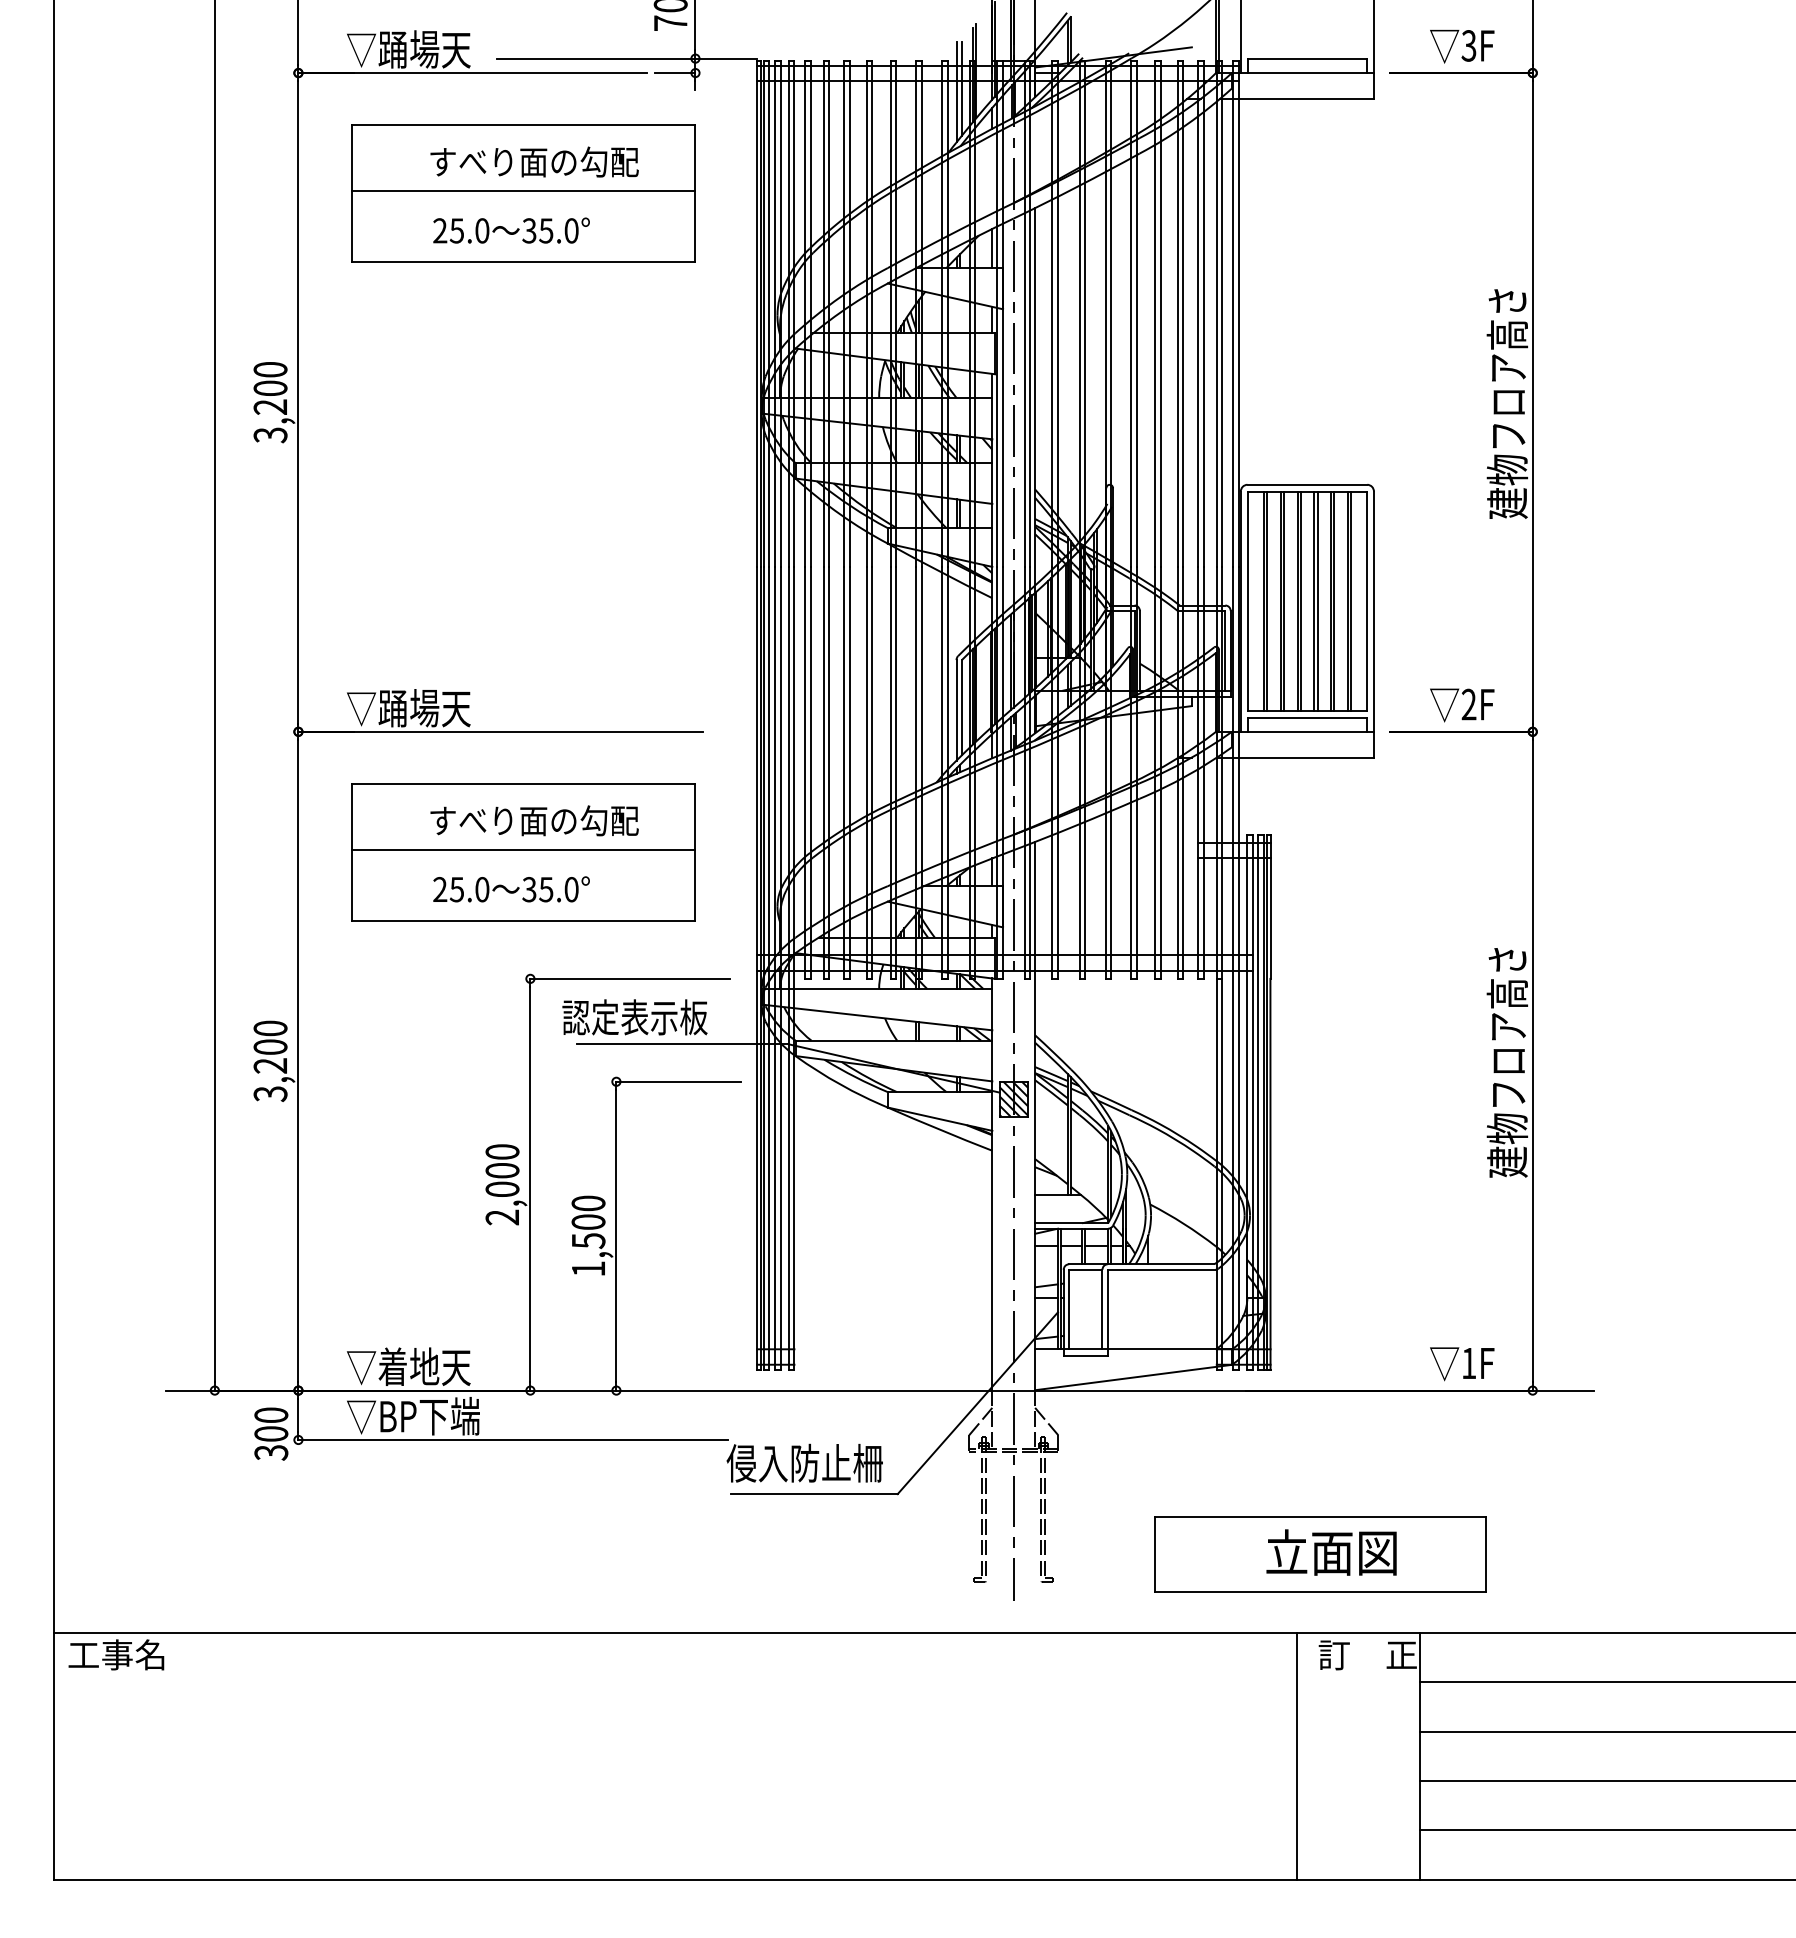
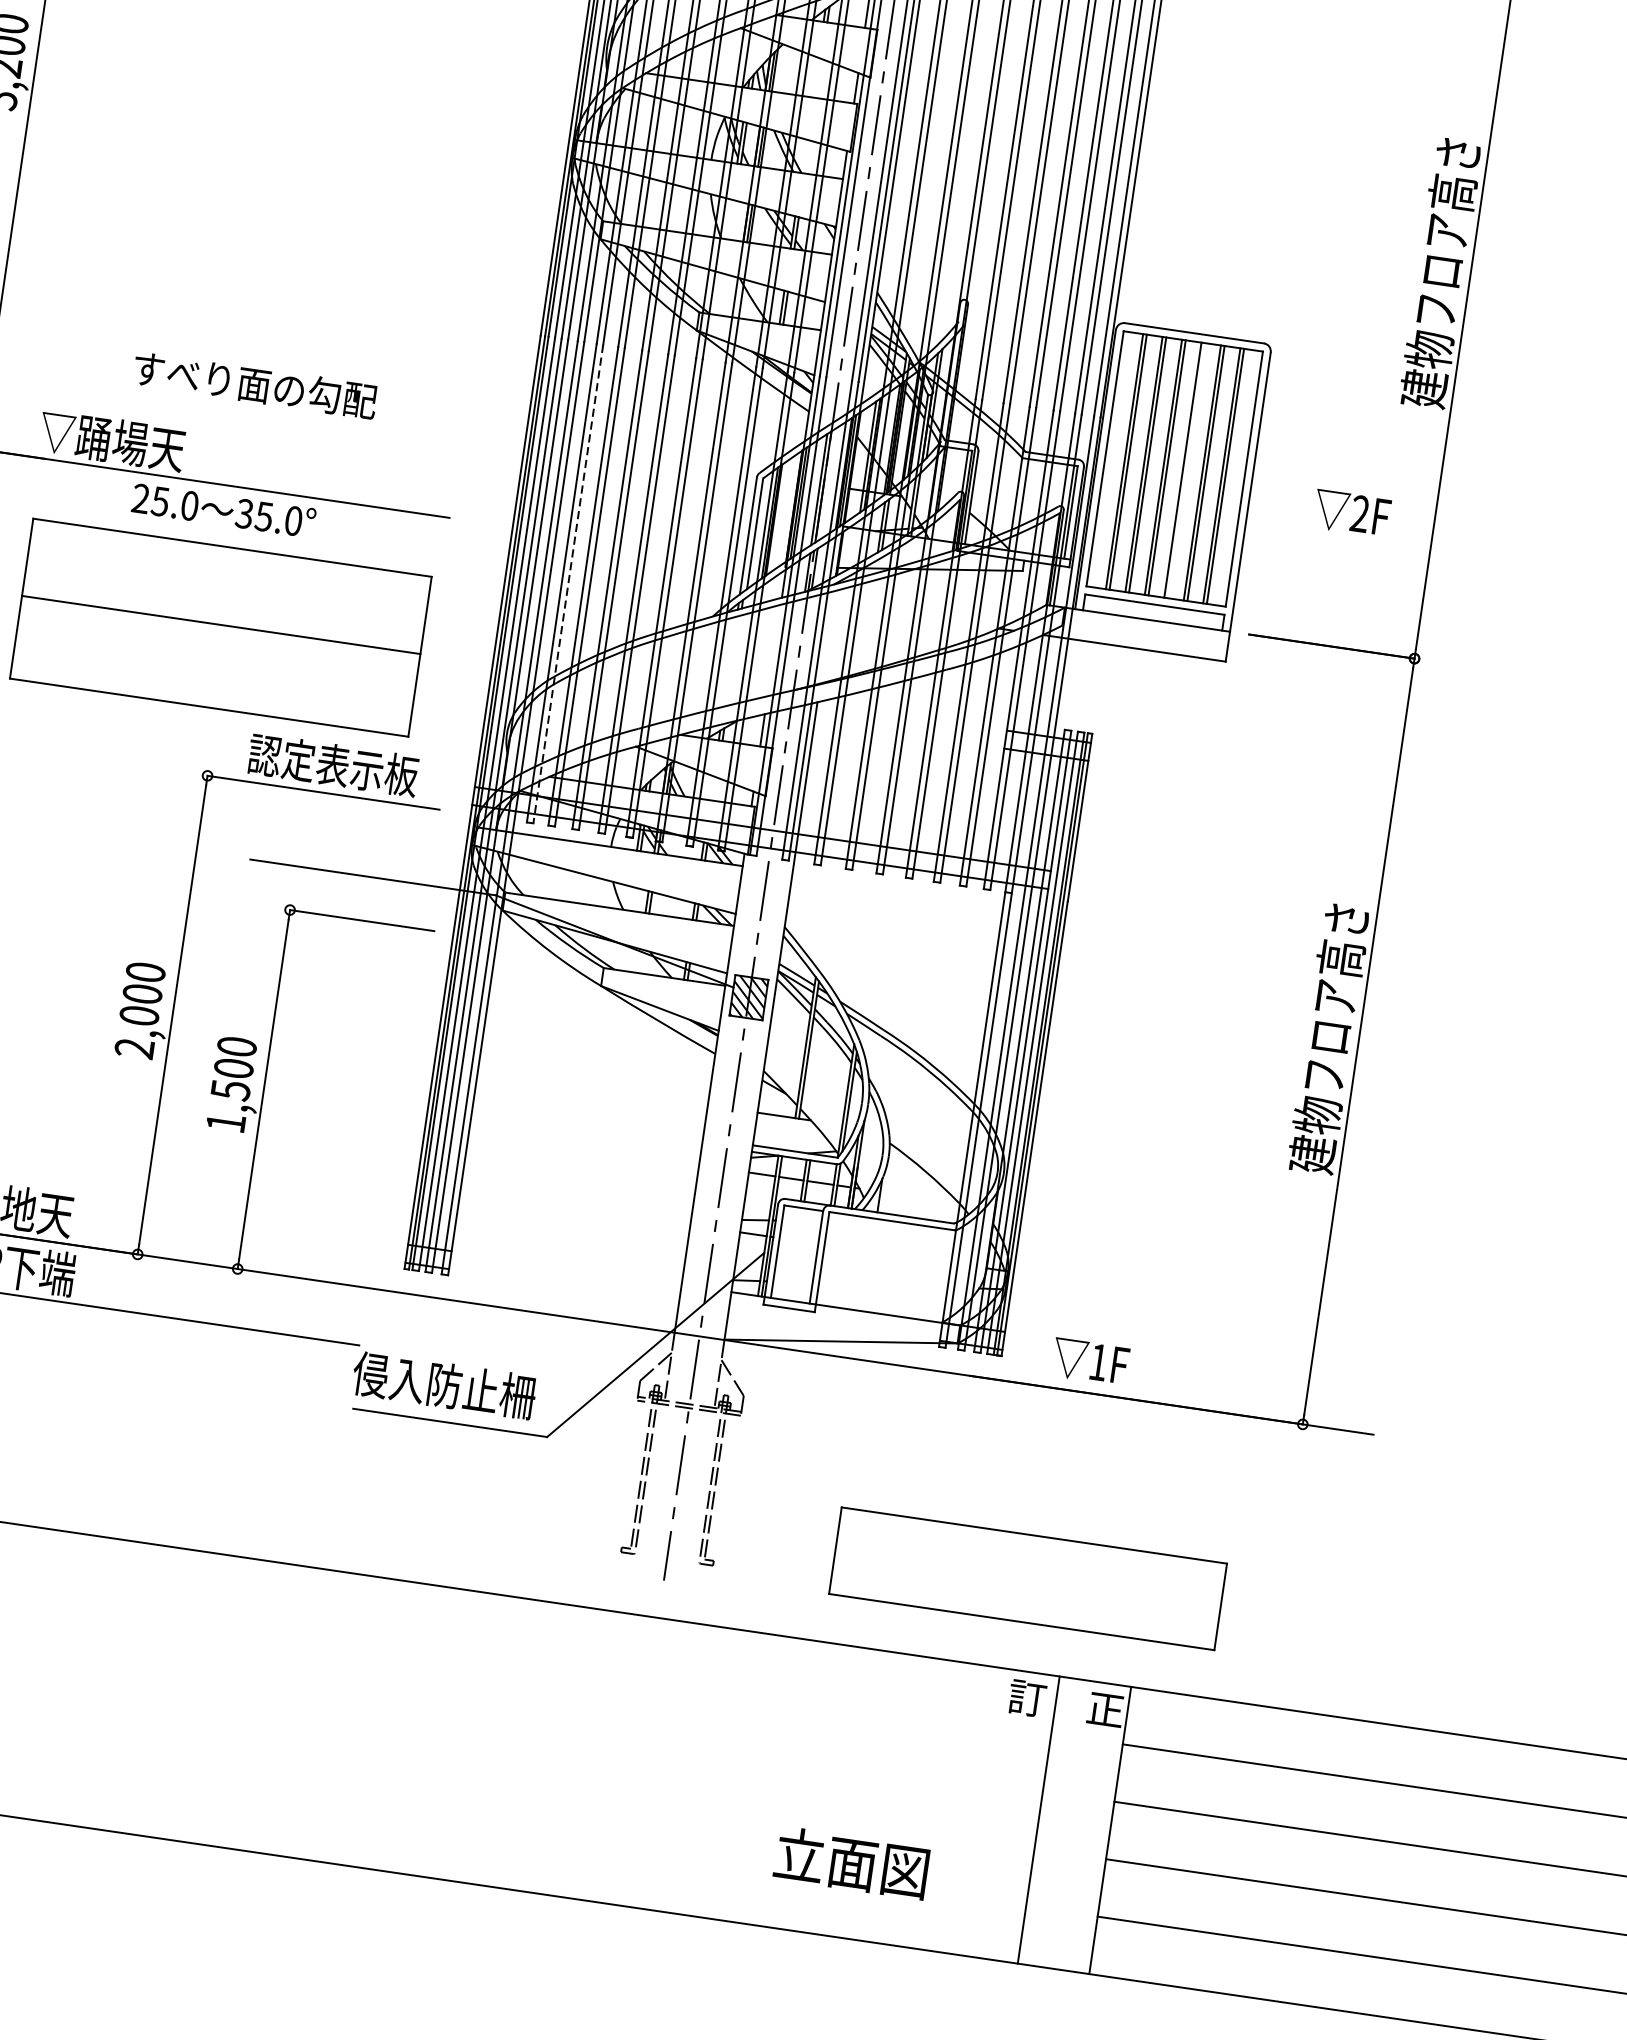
line: (1317, 601) -> (1186, 470), removed
text: (1462, 705) -> (1352, 513), moved
line: (810, 773) -> (567, 584), solid -> dashed
text: (534, 820) -> (255, 384), moved
text: (511, 889) -> (223, 510), moved
text: (634, 1017) -> (332, 765), moved
text: (1462, 1364) -> (1090, 1362), moved
text: (1331, 1552) -> (851, 1862), moved
line: (1296, 1755) -> (1038, 1819), moved

